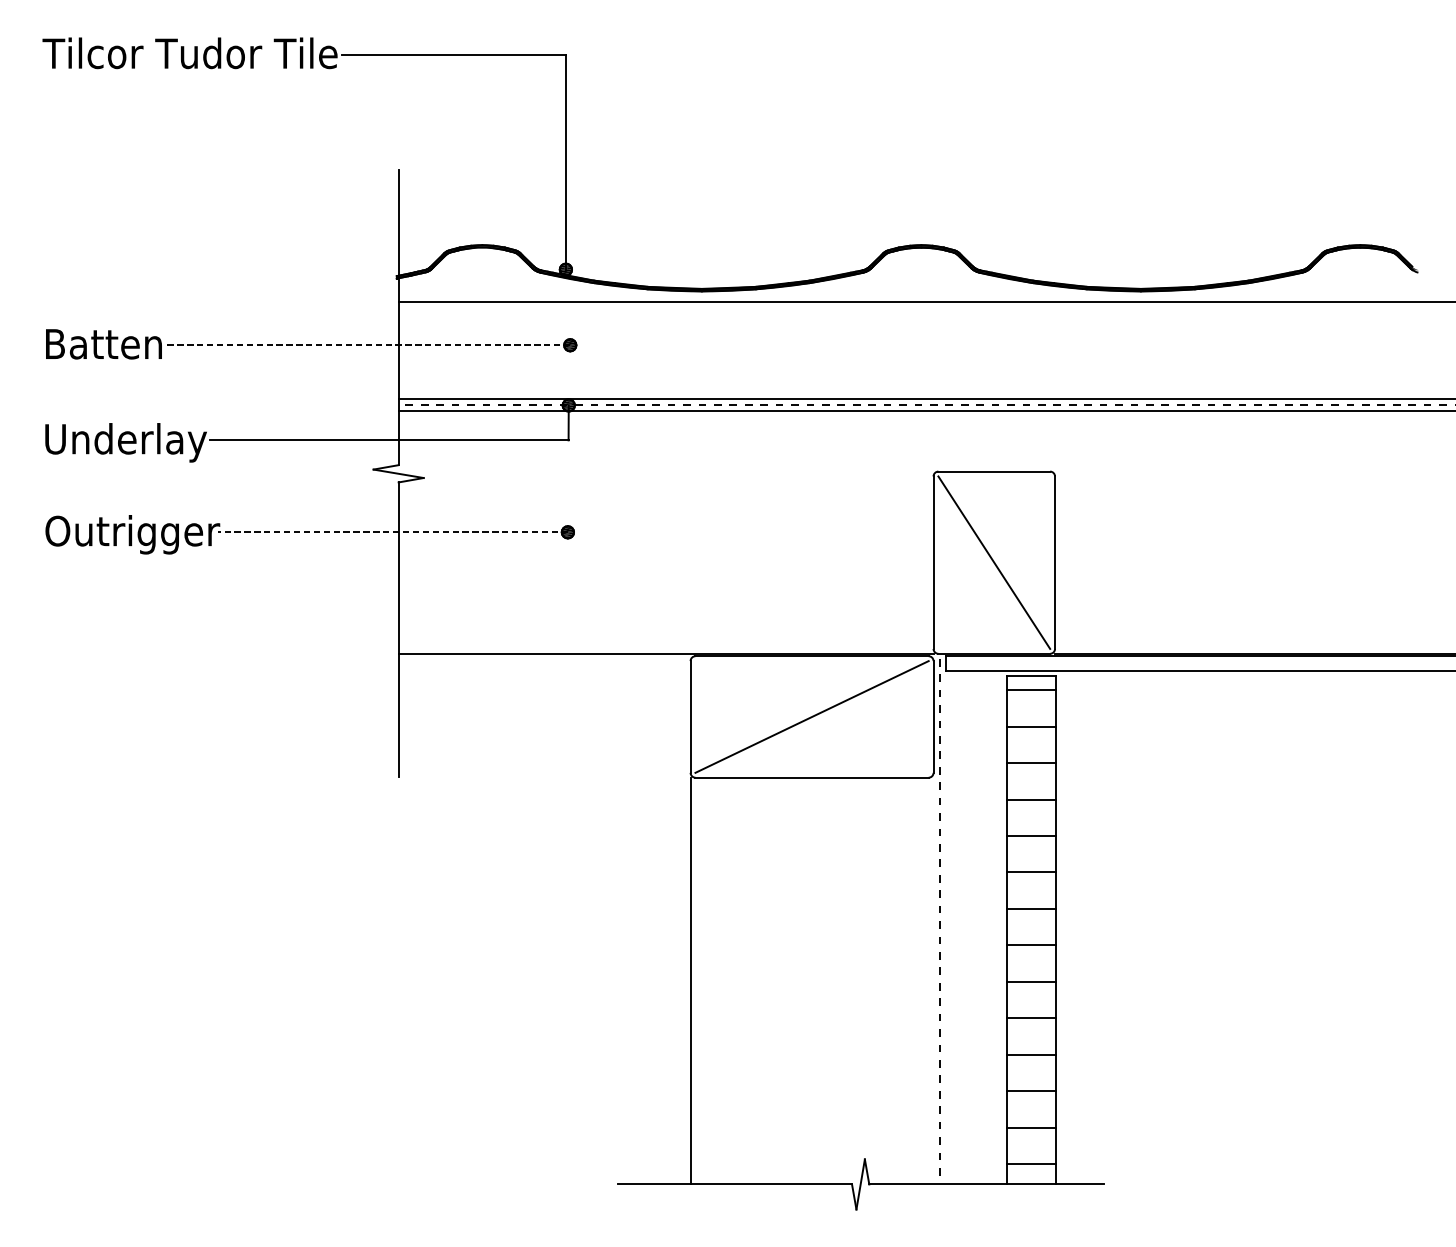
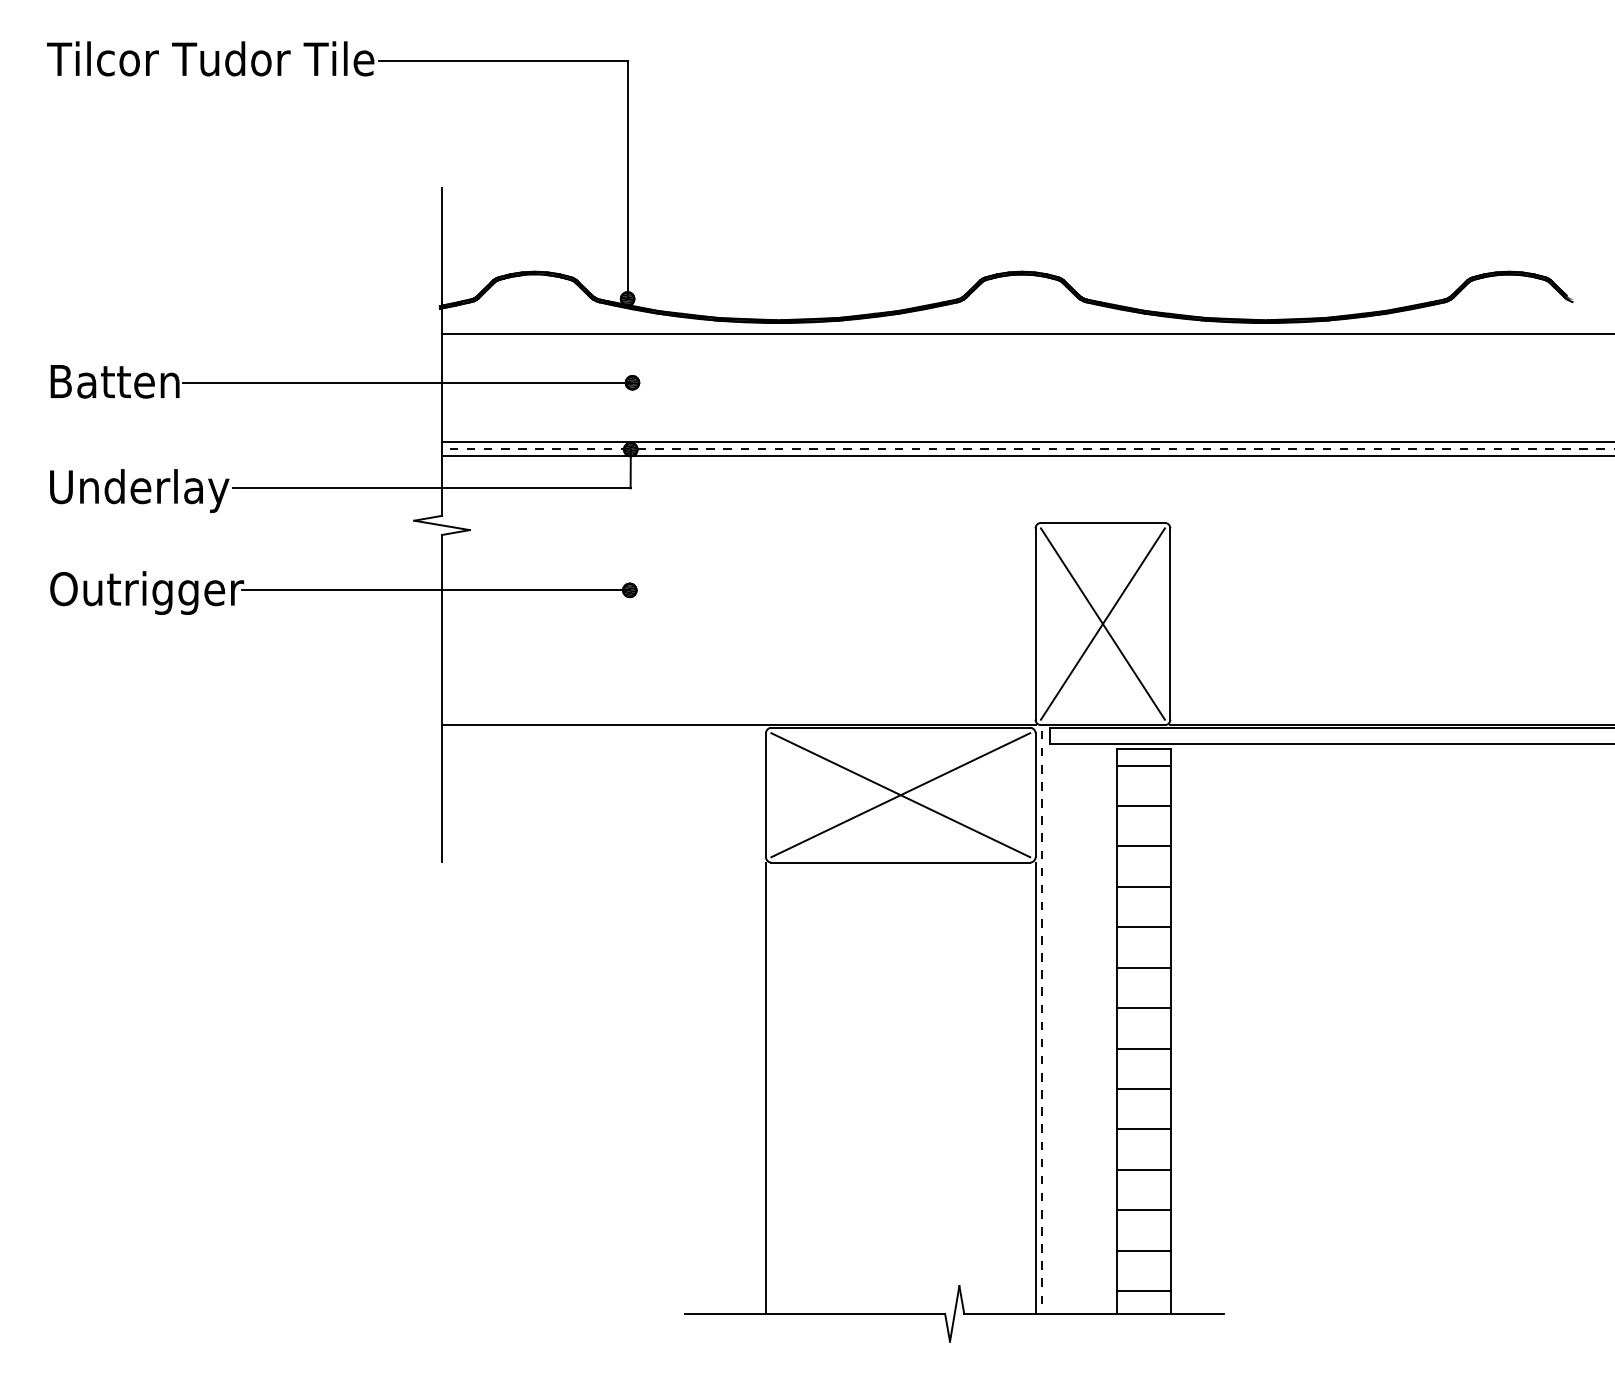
line: (367, 344) -> (407, 382), dashed -> solid
line: (392, 532) -> (435, 590), dashed -> solid
line: (993, 562) -> (1102, 623), added
line: (811, 717) -> (900, 795), added
line: (933, 980) -> (1035, 1087), added

